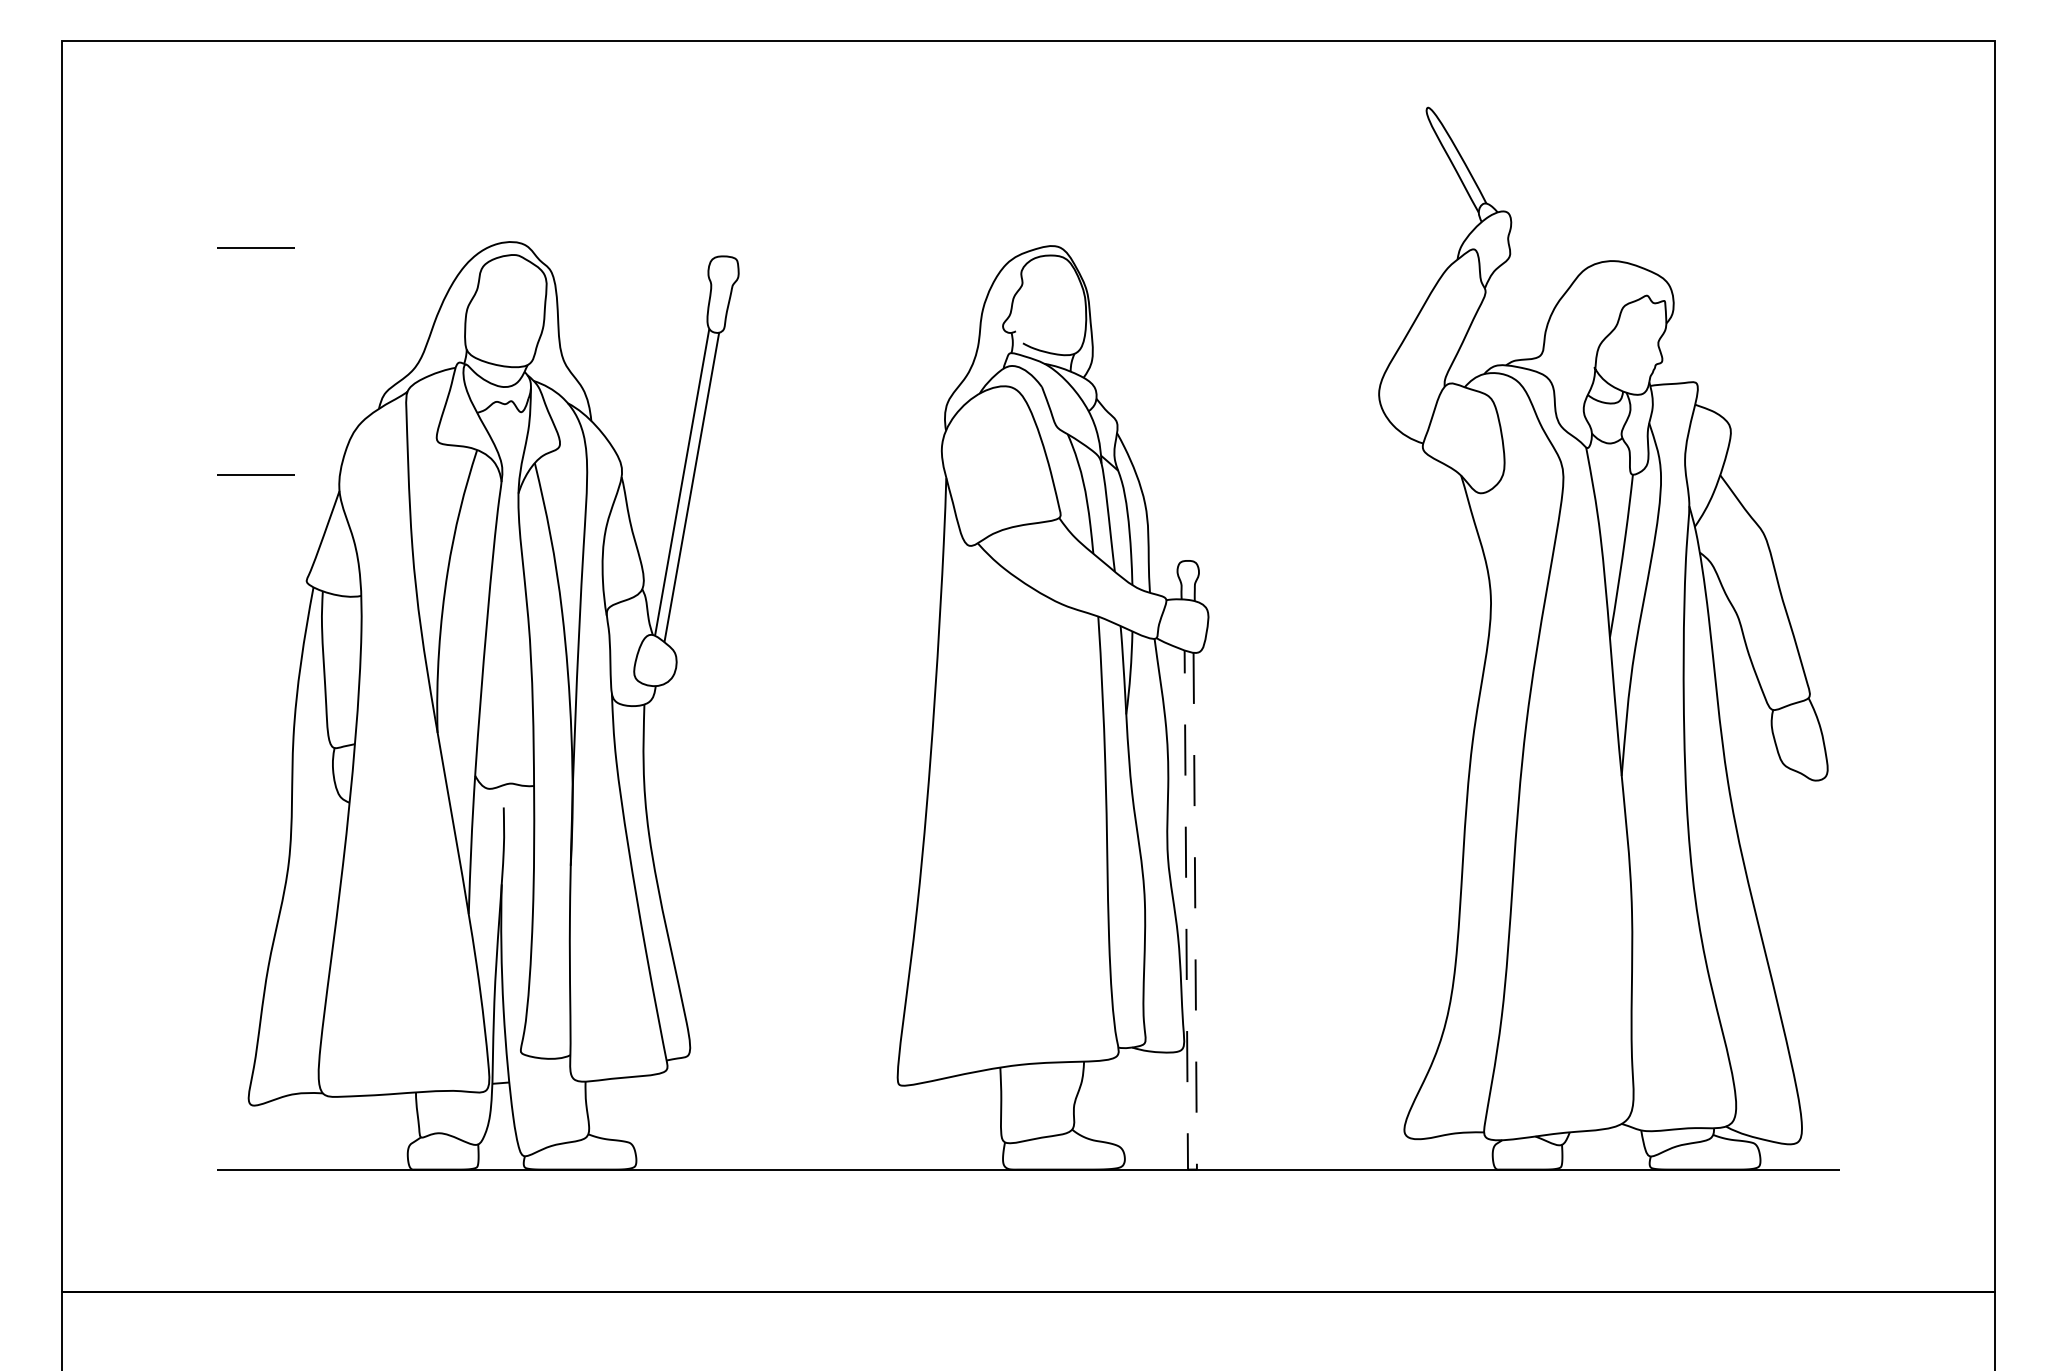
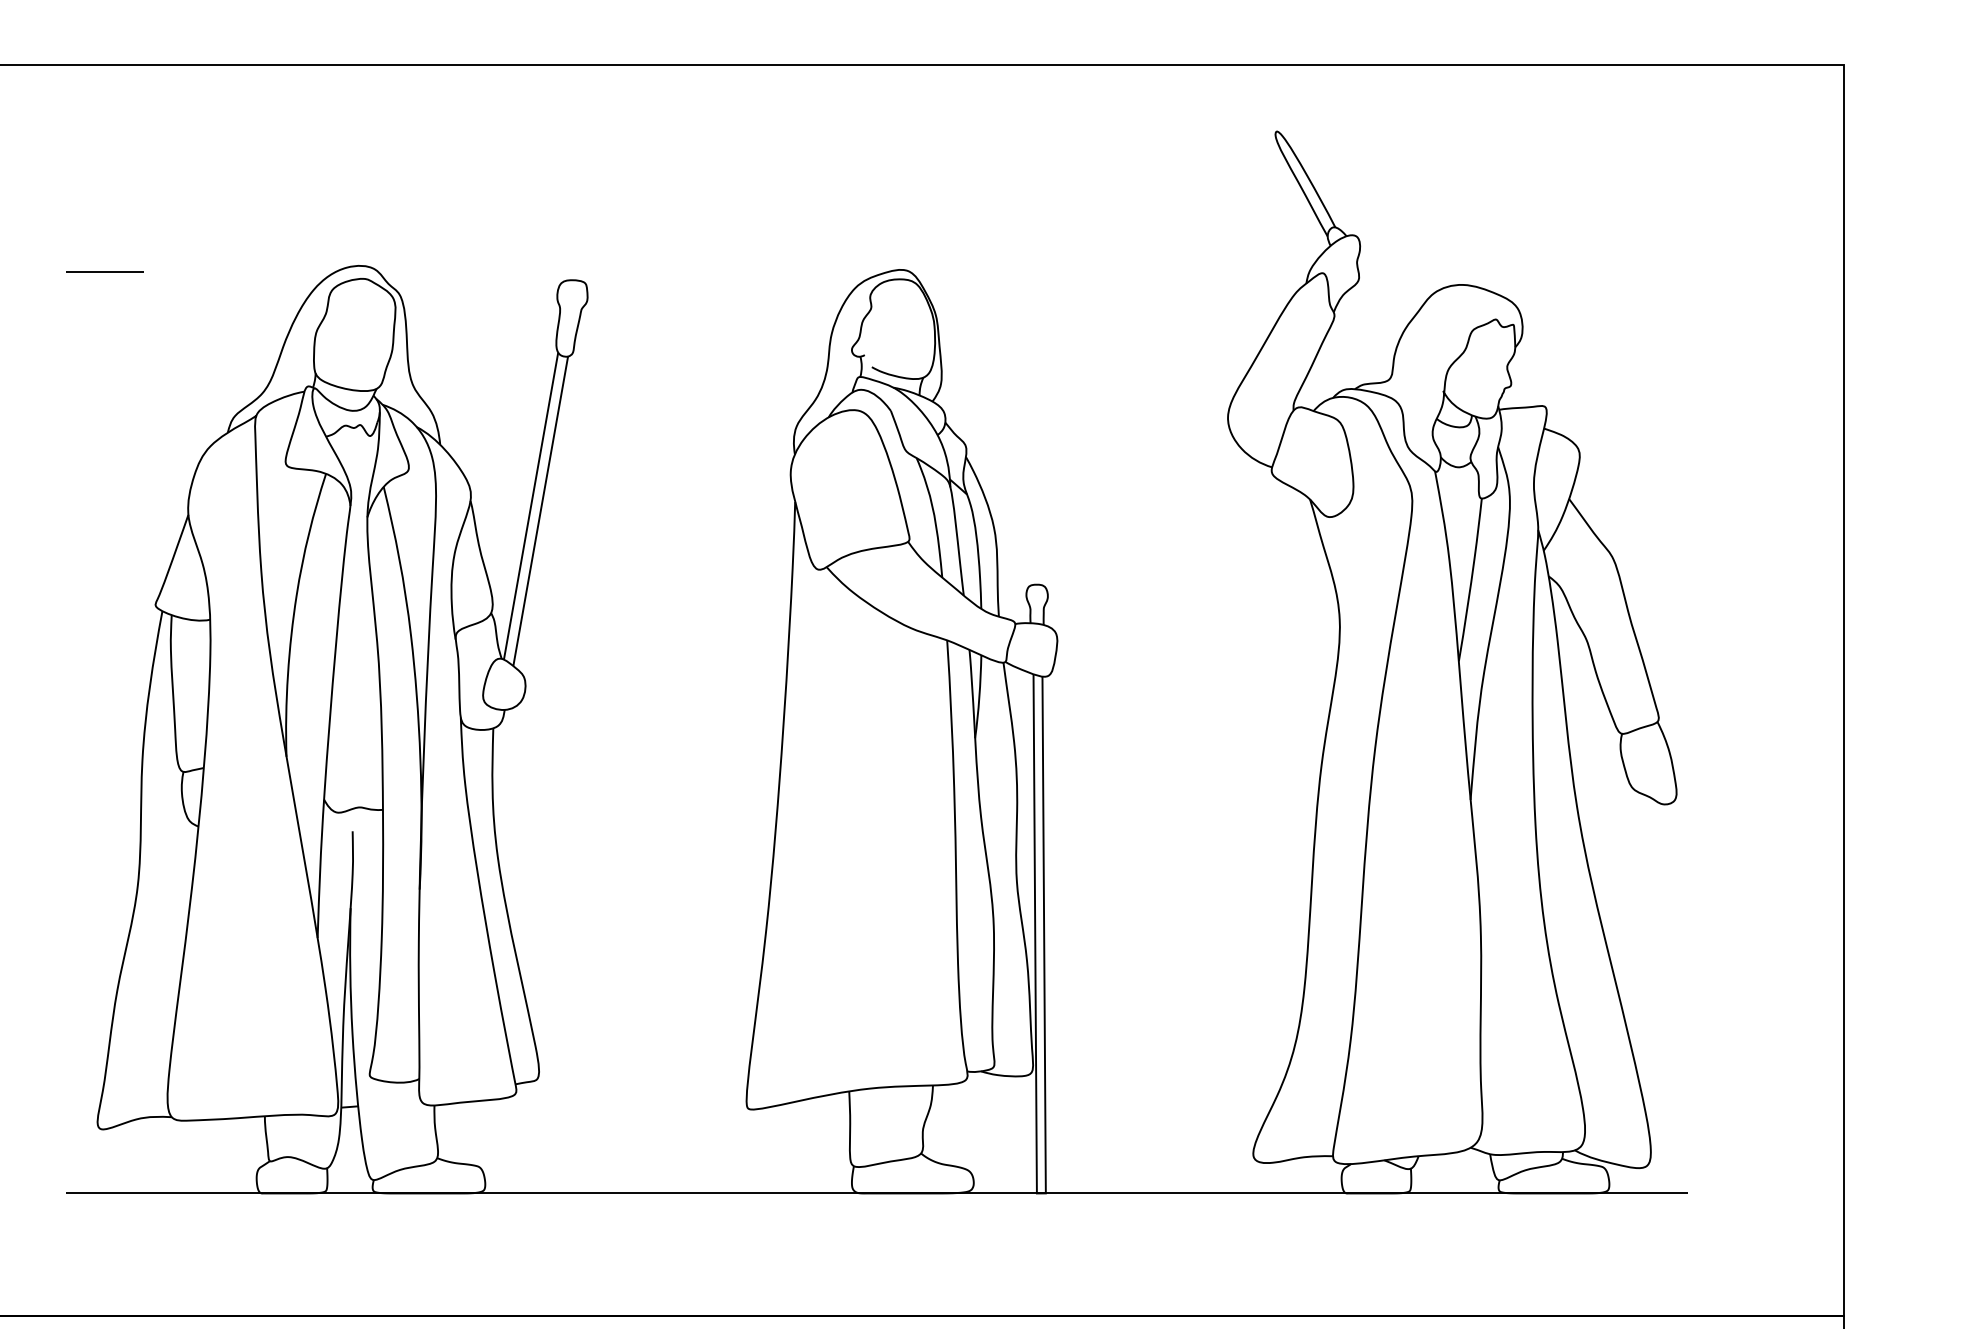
line: (255, 474) -> (104, 498), removed
line: (1190, 1169) -> (1039, 1193), dashed -> solid

